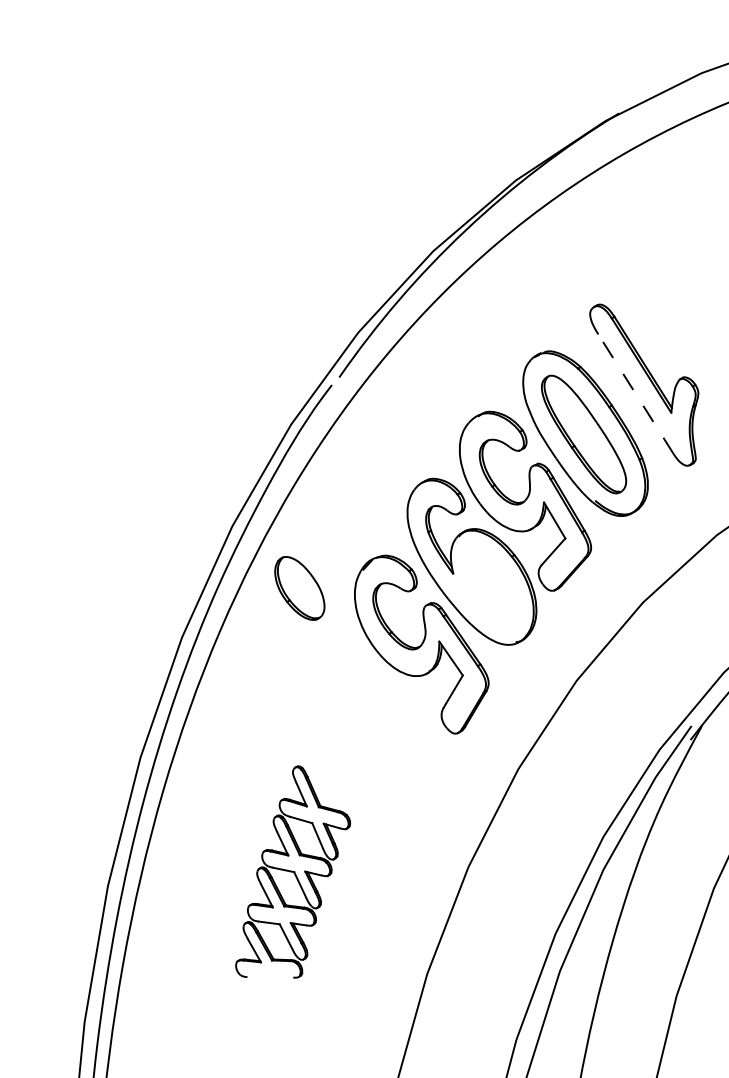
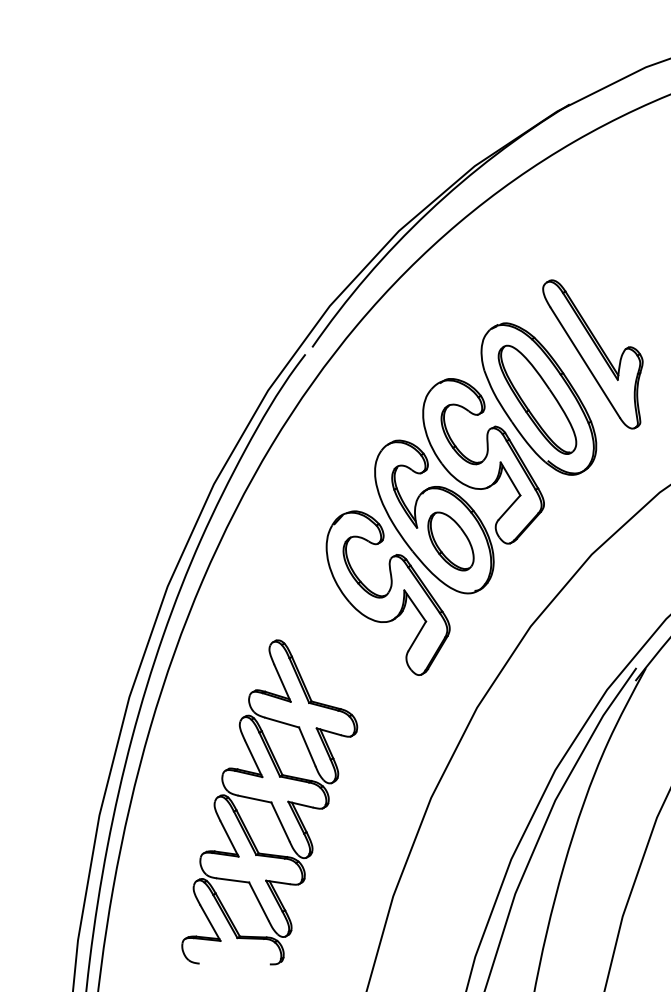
line: (636, 393) -> (585, 362), dashed -> solid
part: (299, 588) -> (450, 541), moved
part: (292, 872) -> (269, 802), size x1.67

